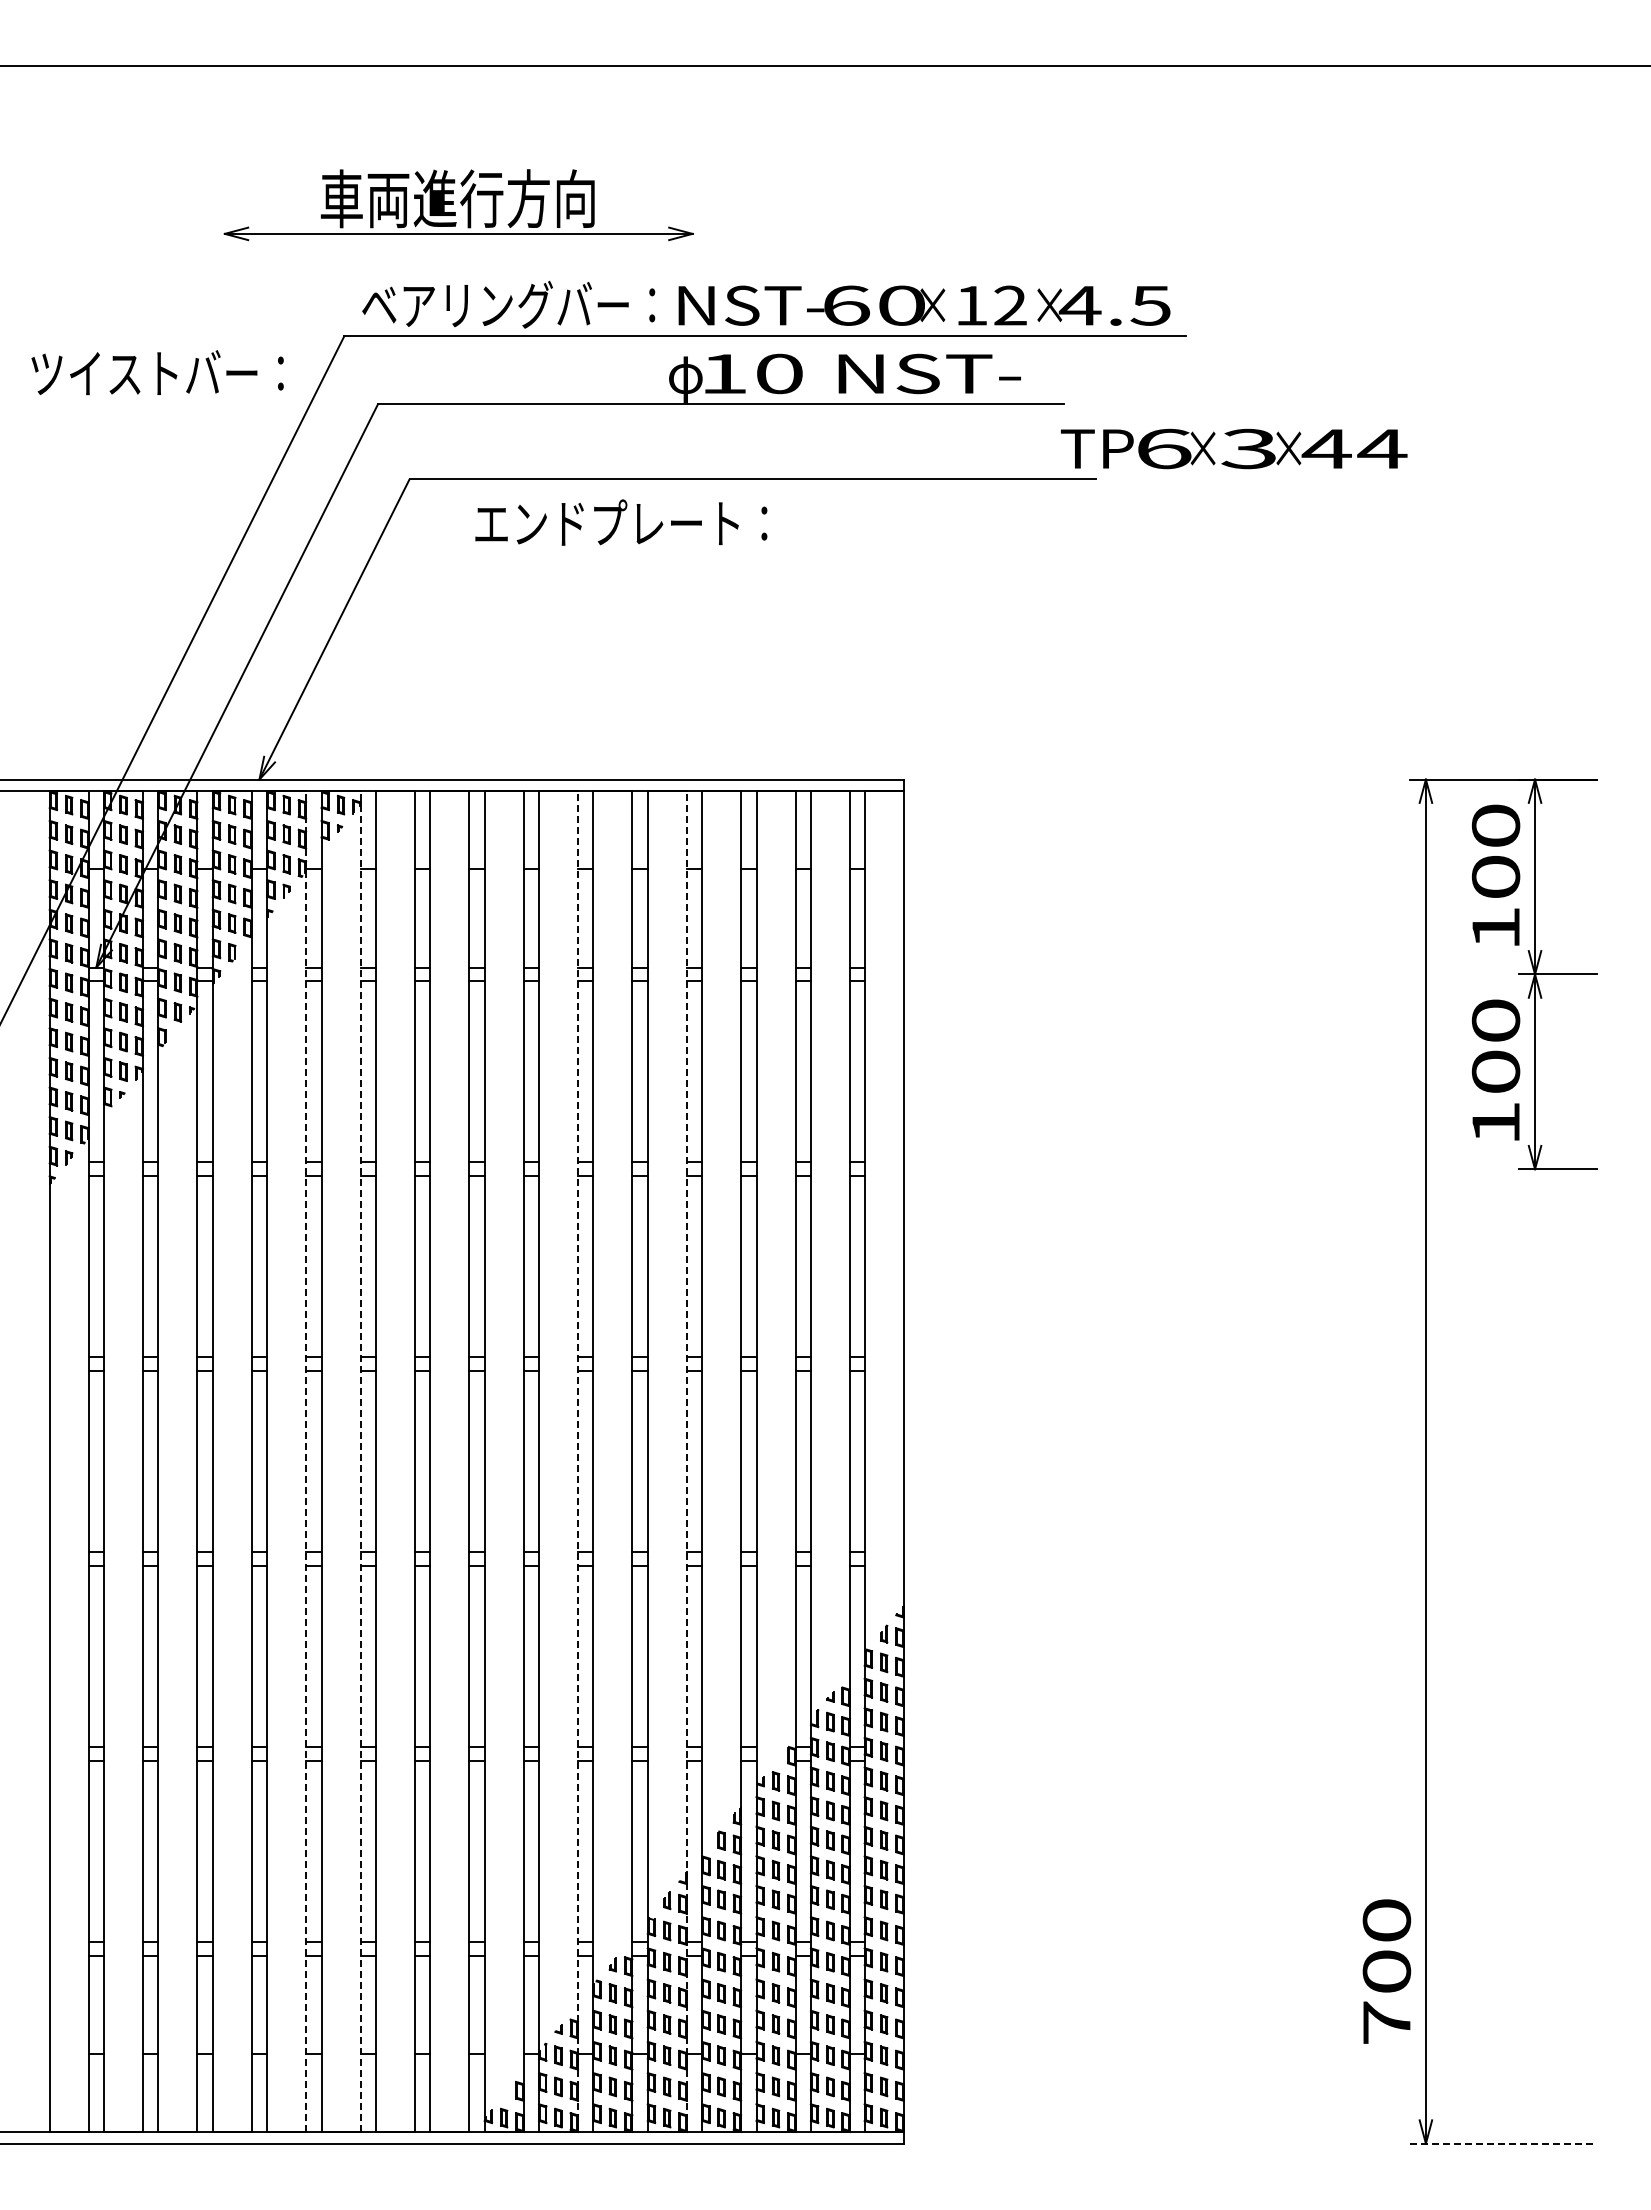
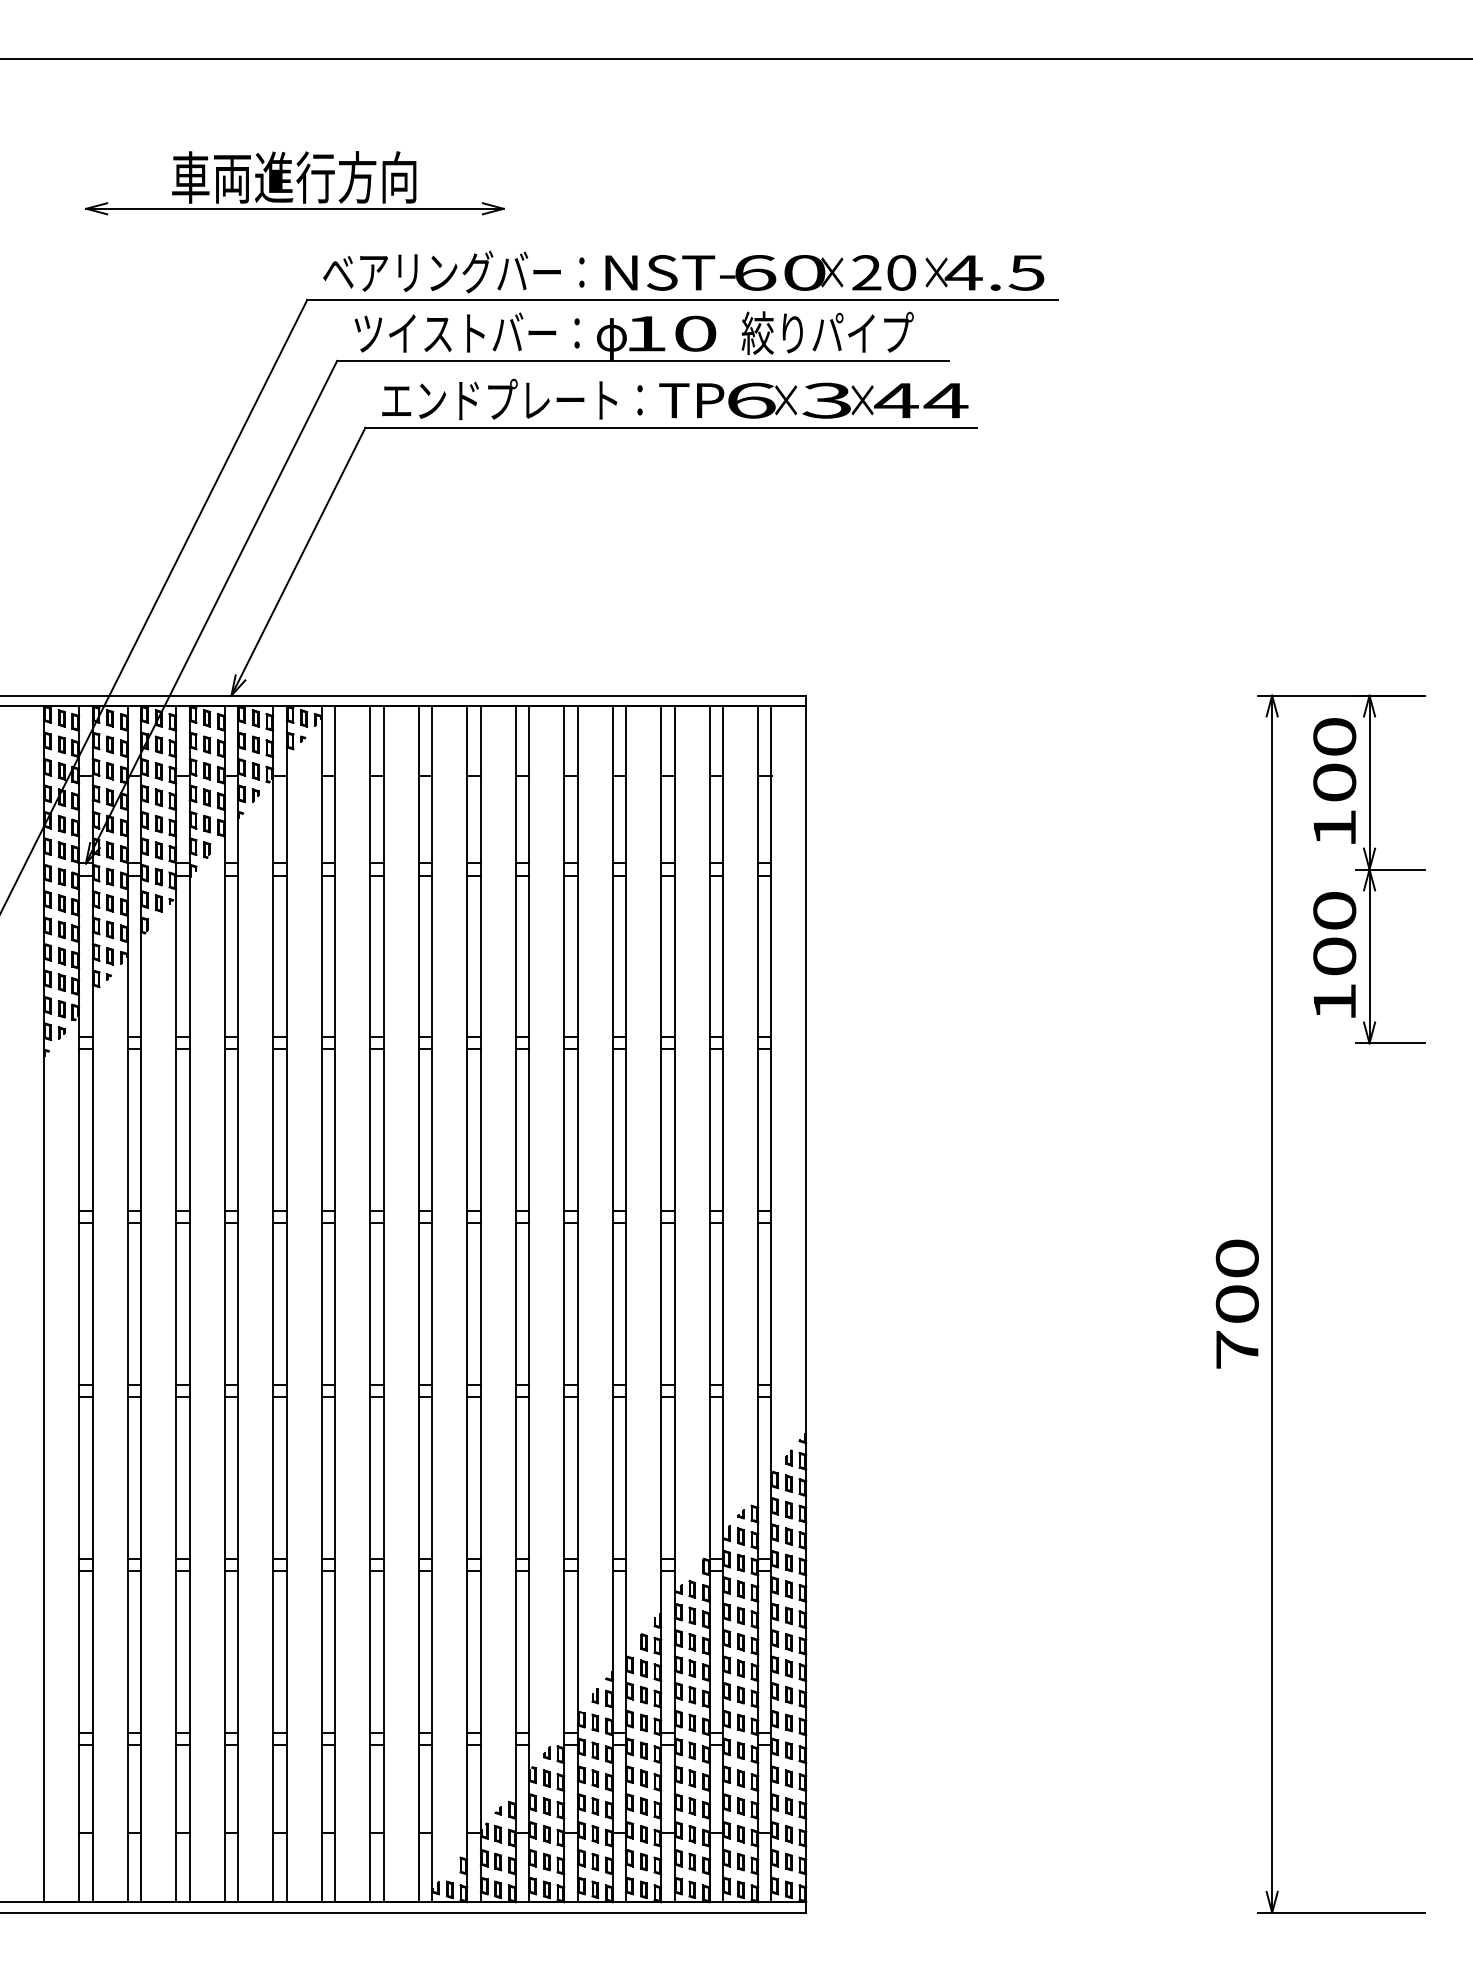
part: (458, 205) -> (294, 183), moved
text: (990, 305) -> (883, 272), 12 -> 20
text: (157, 372) -> (467, 332), moved
text: (927, 372) -> (827, 332), NST- -> 絞りパイプ
text: (1234, 448) -> (814, 400), moved
text: (621, 522) -> (512, 399), moved
line: (306, 1461) -> (273, 1304), dashed -> solid
line: (360, 1461) -> (321, 1304), dashed -> solid
line: (577, 1461) -> (515, 1304), dashed -> solid
line: (686, 1461) -> (612, 1304), dashed -> solid
text: (1386, 1971) -> (1237, 1304), moved
line: (1503, 2143) -> (1341, 1912), dashed -> solid

